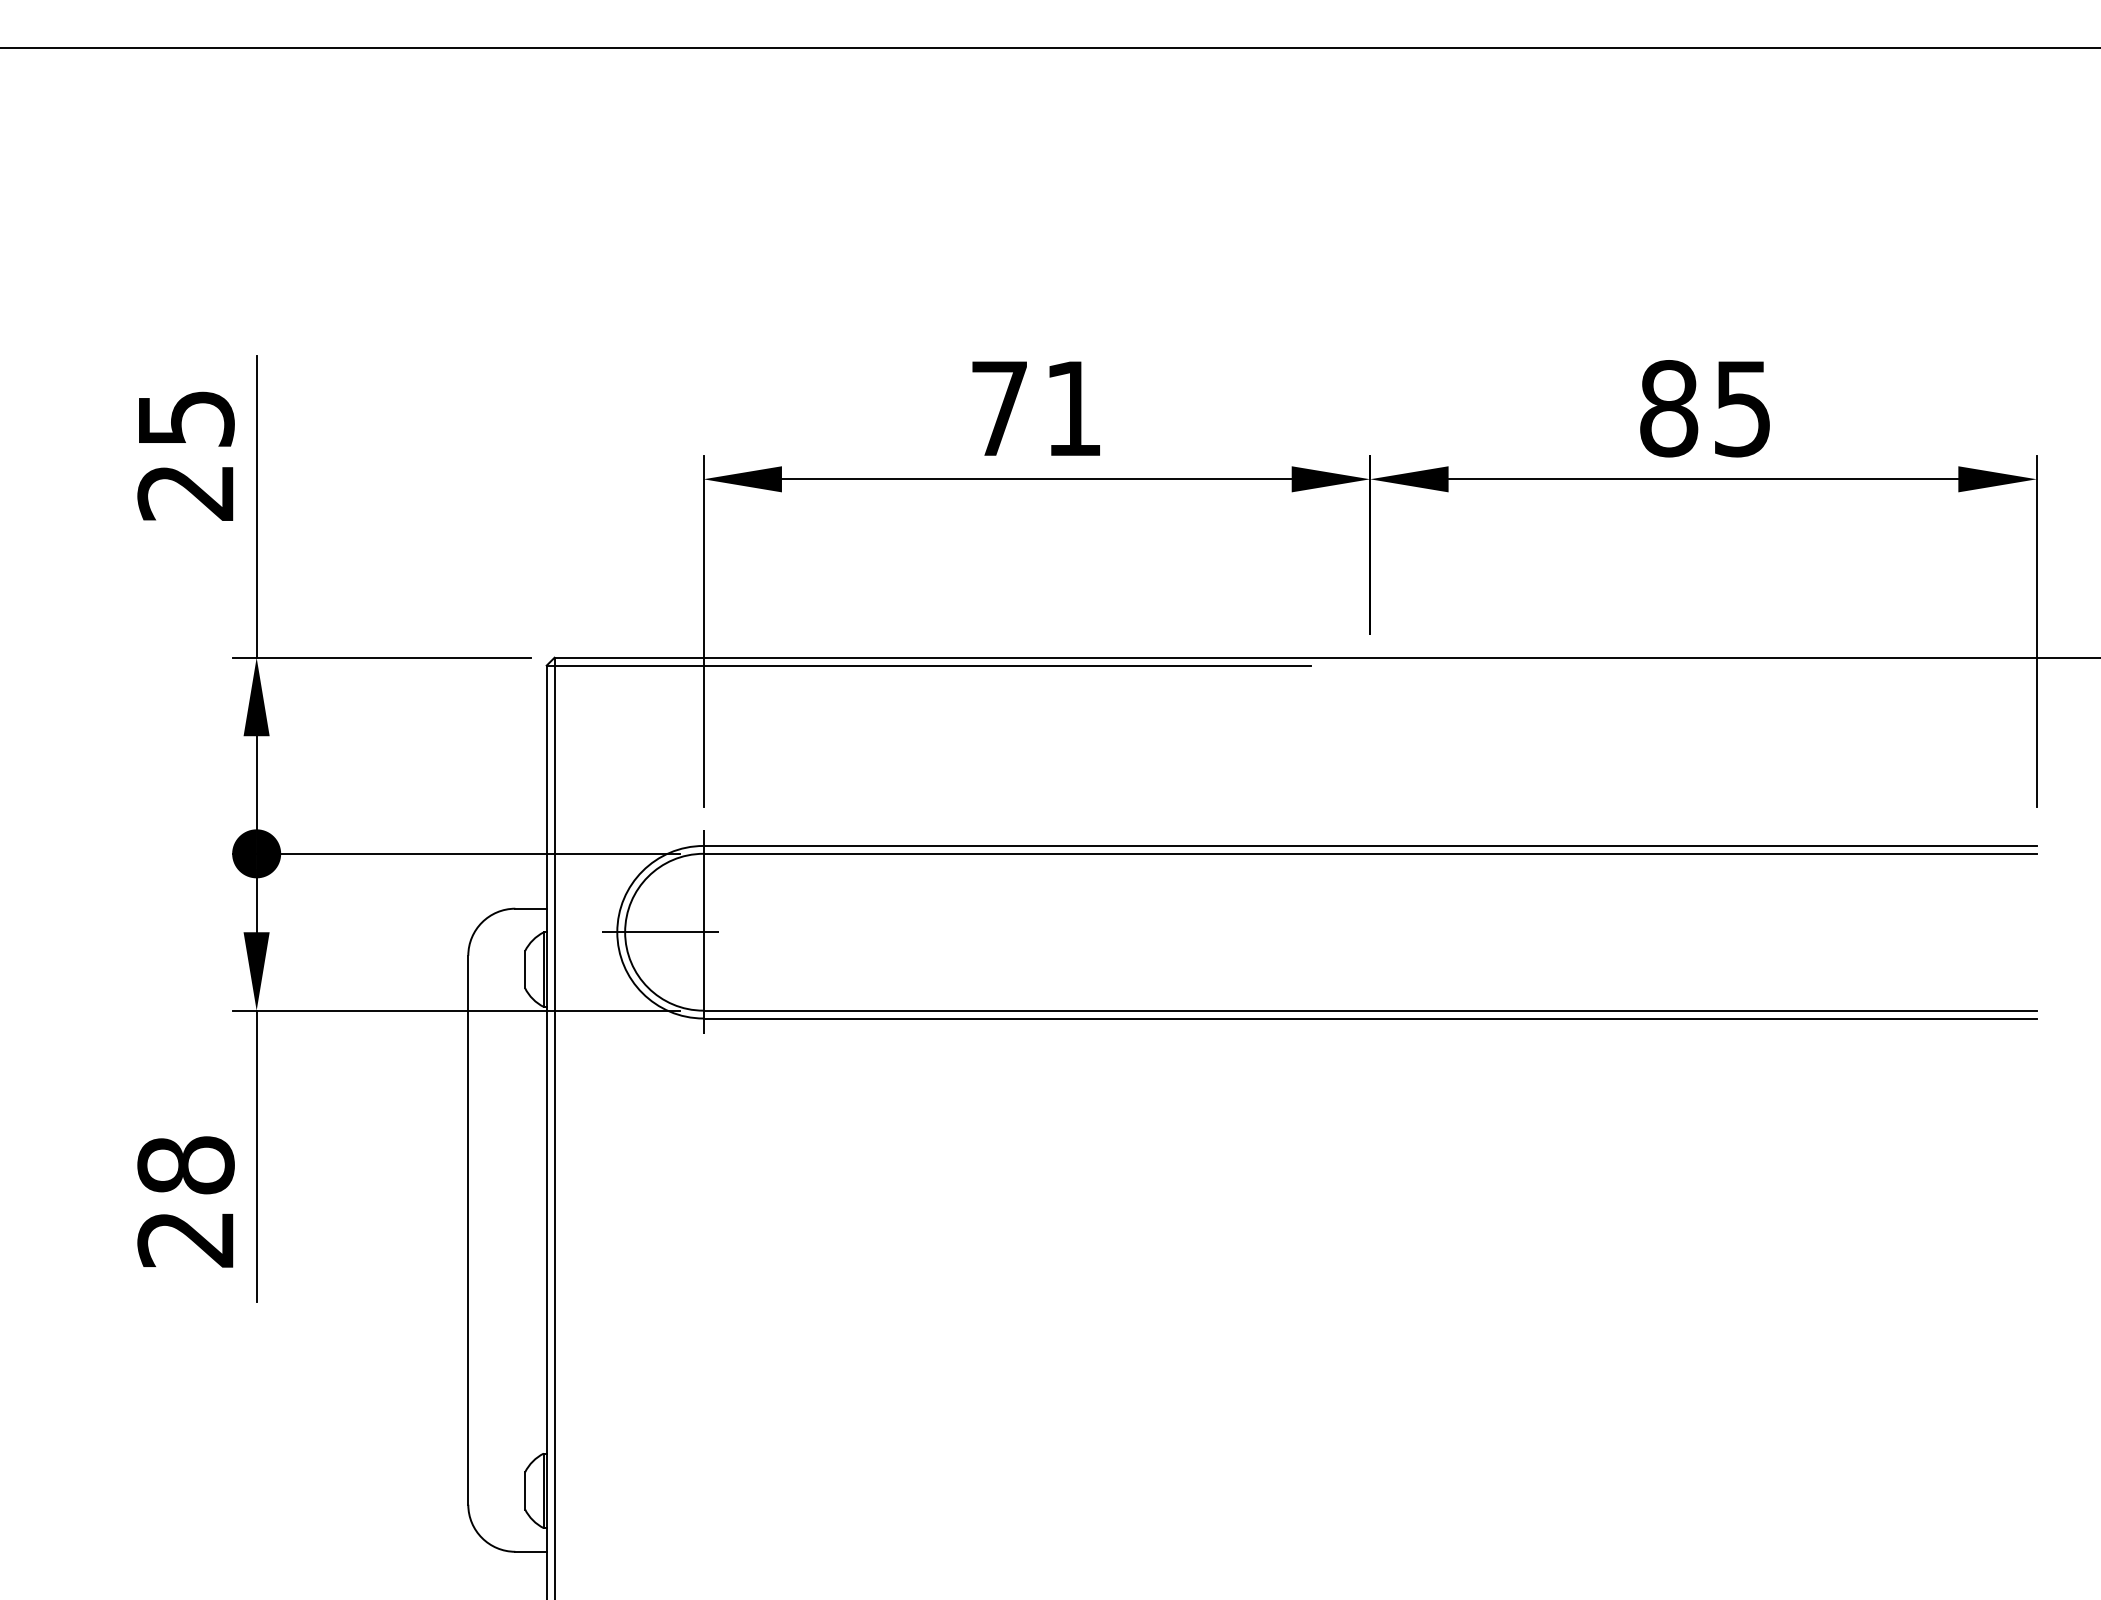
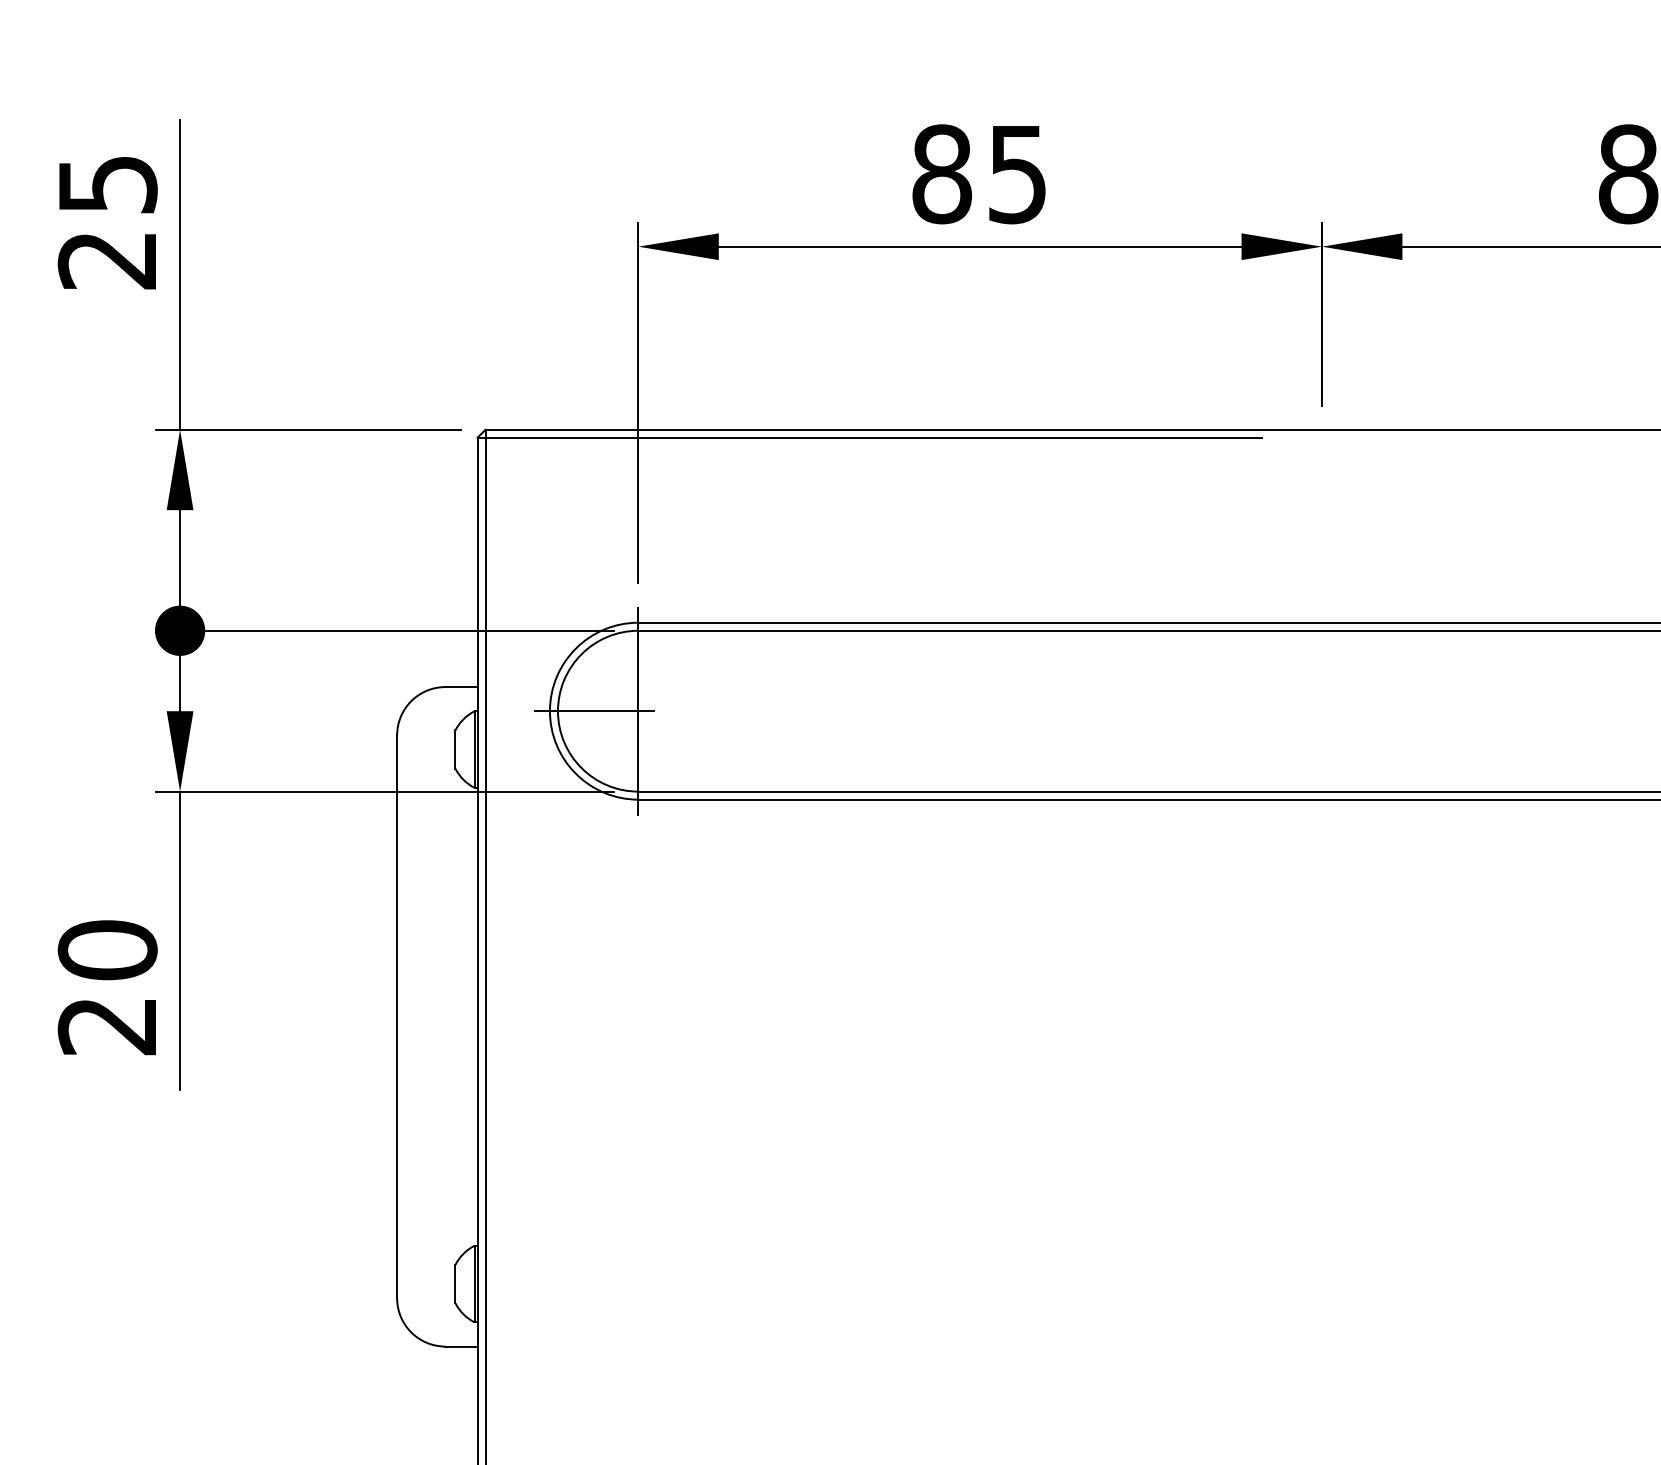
text: (1035, 408) -> (978, 174), 71 -> 85
text: (185, 1165) -> (107, 950), 28 -> 20

